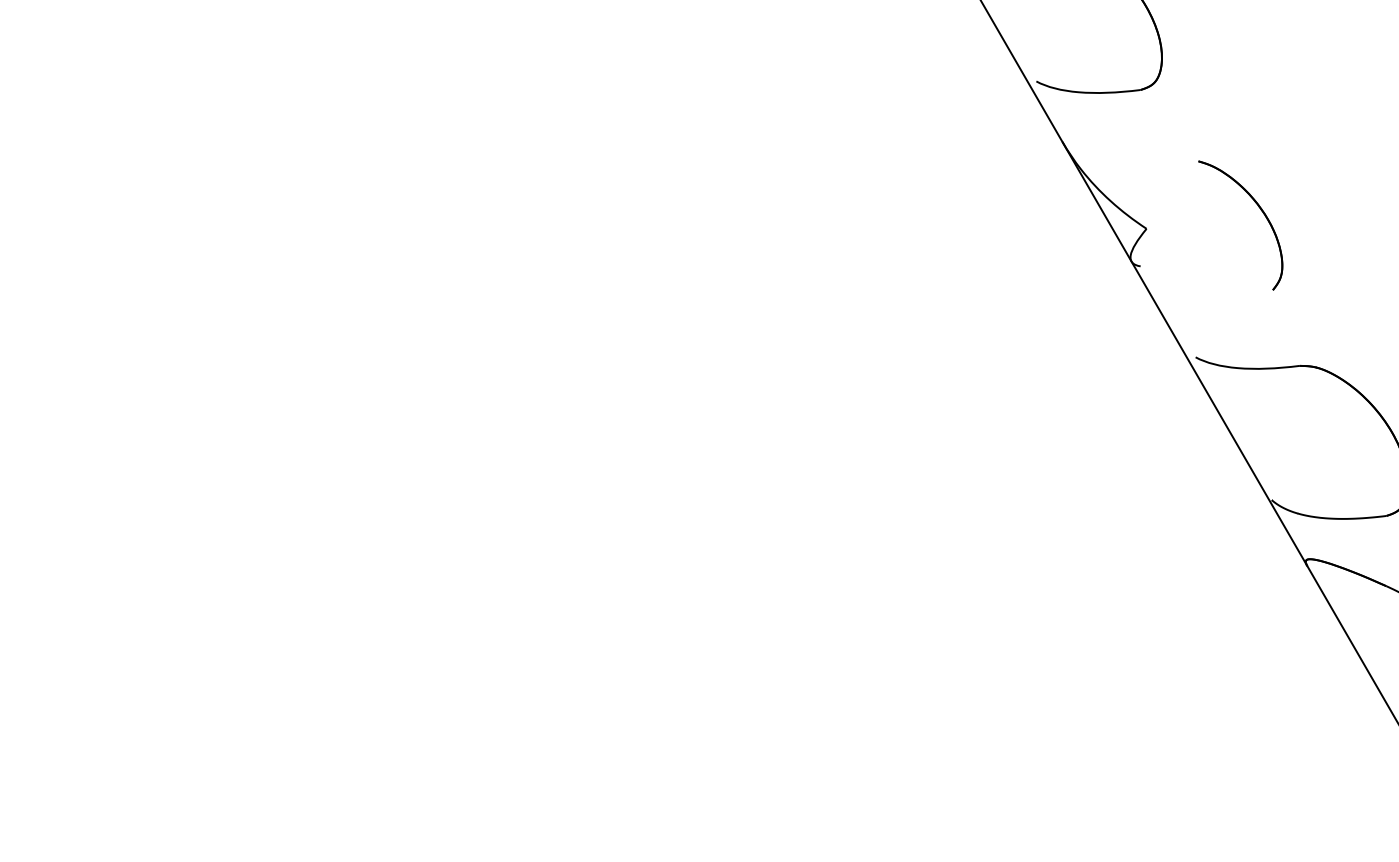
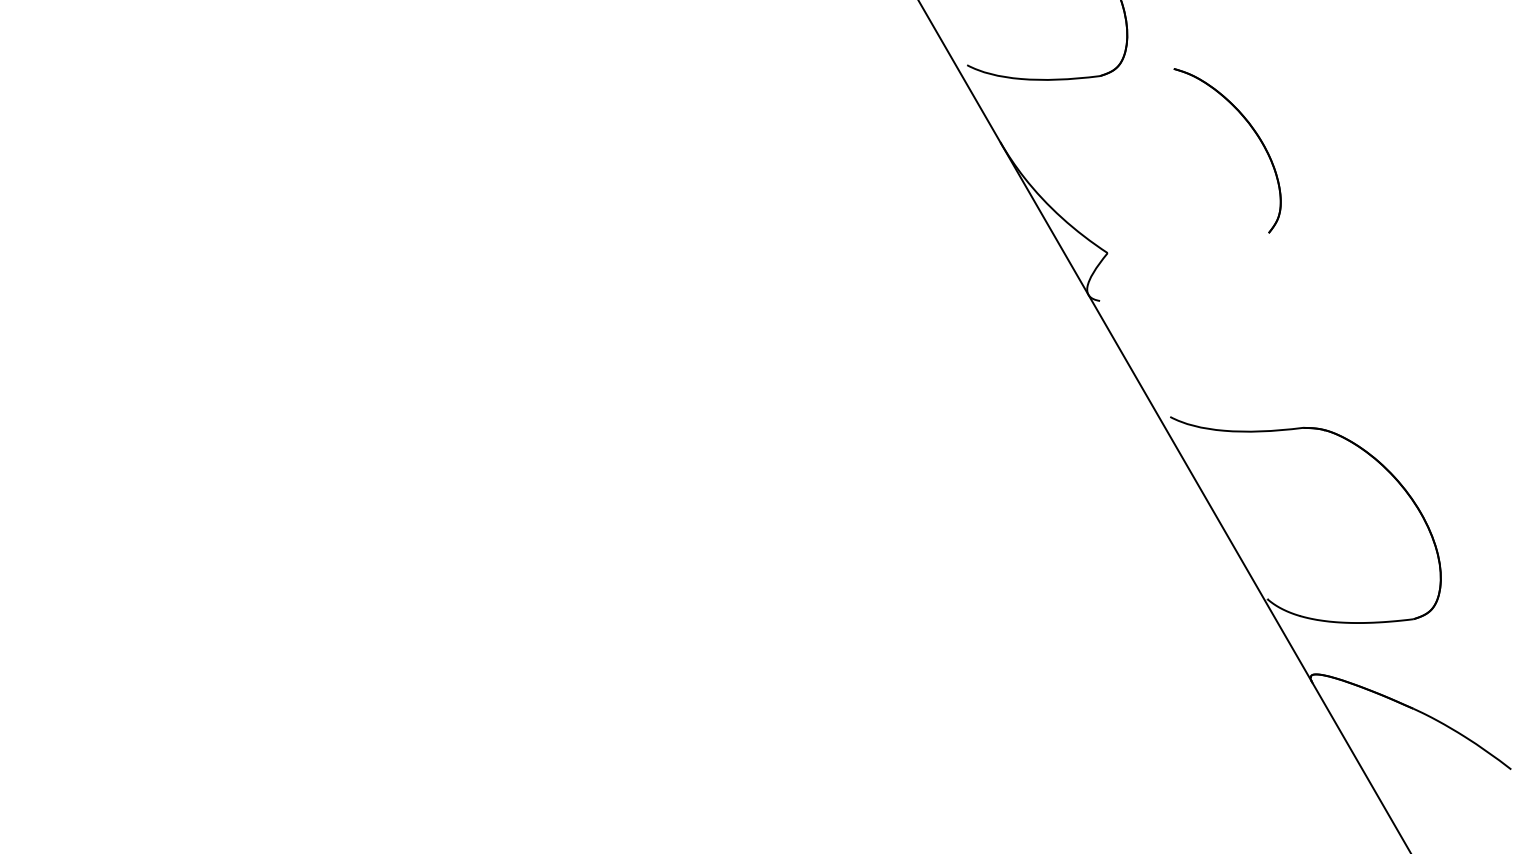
part: (1260, 210) -> (1252, 131), moved

